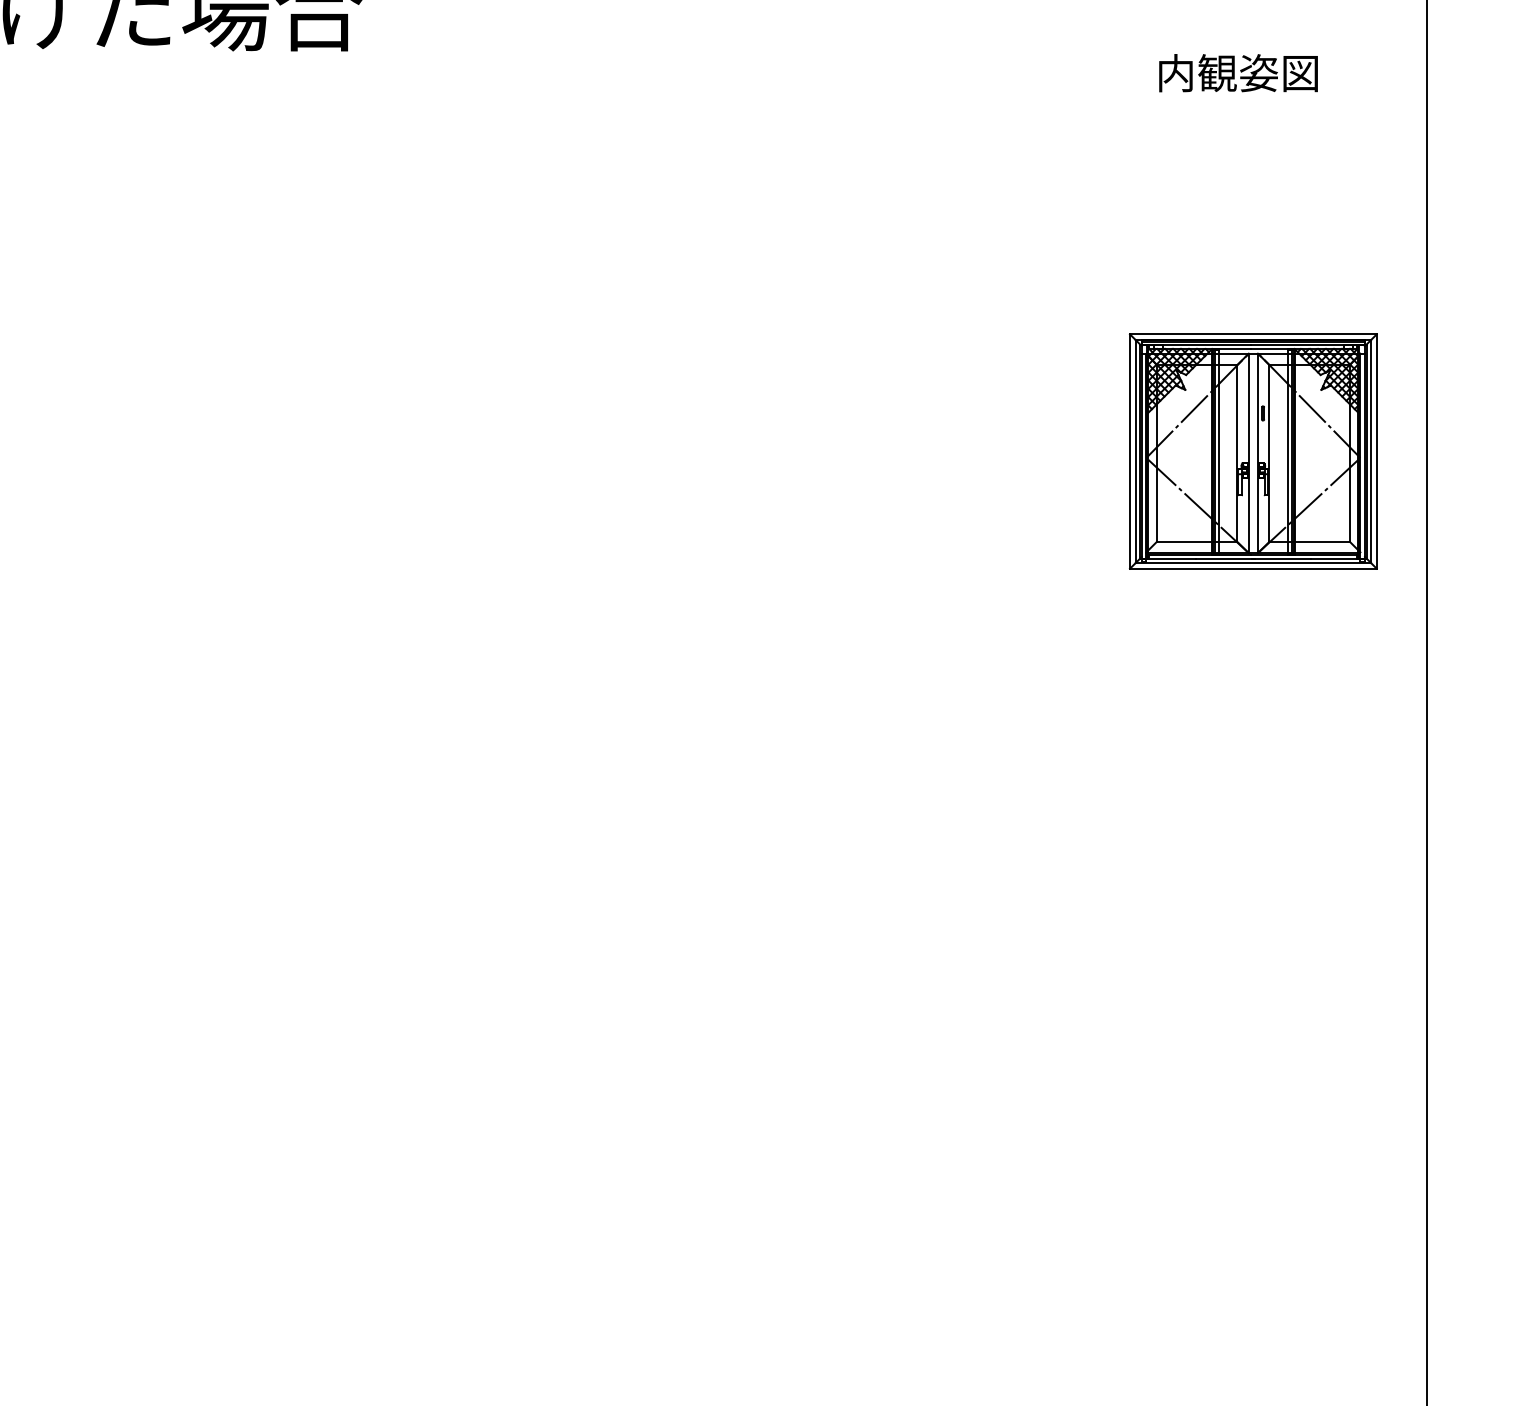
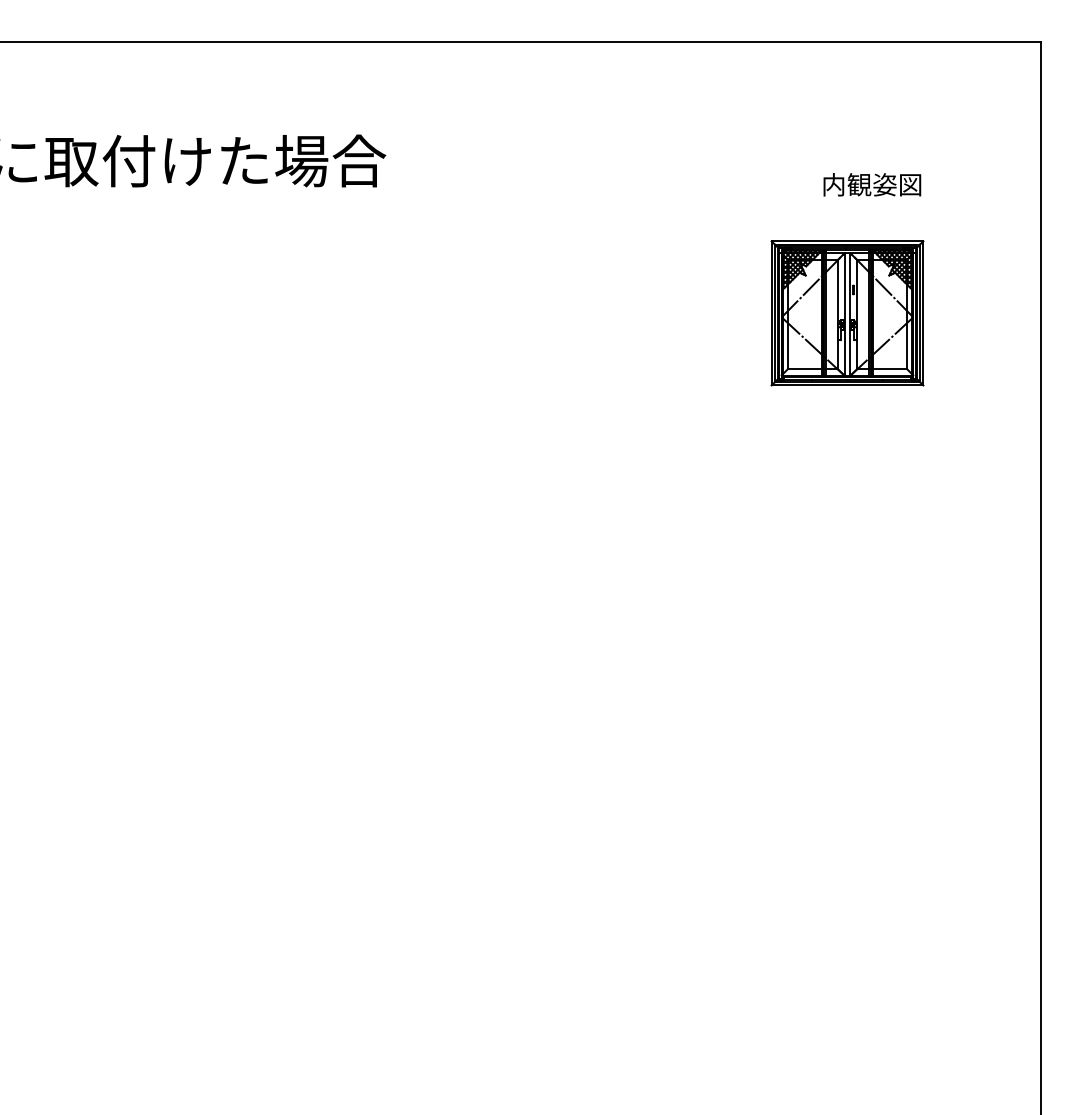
text: (1238, 72) -> (872, 184), moved
part: (1253, 451) -> (847, 313), moved

